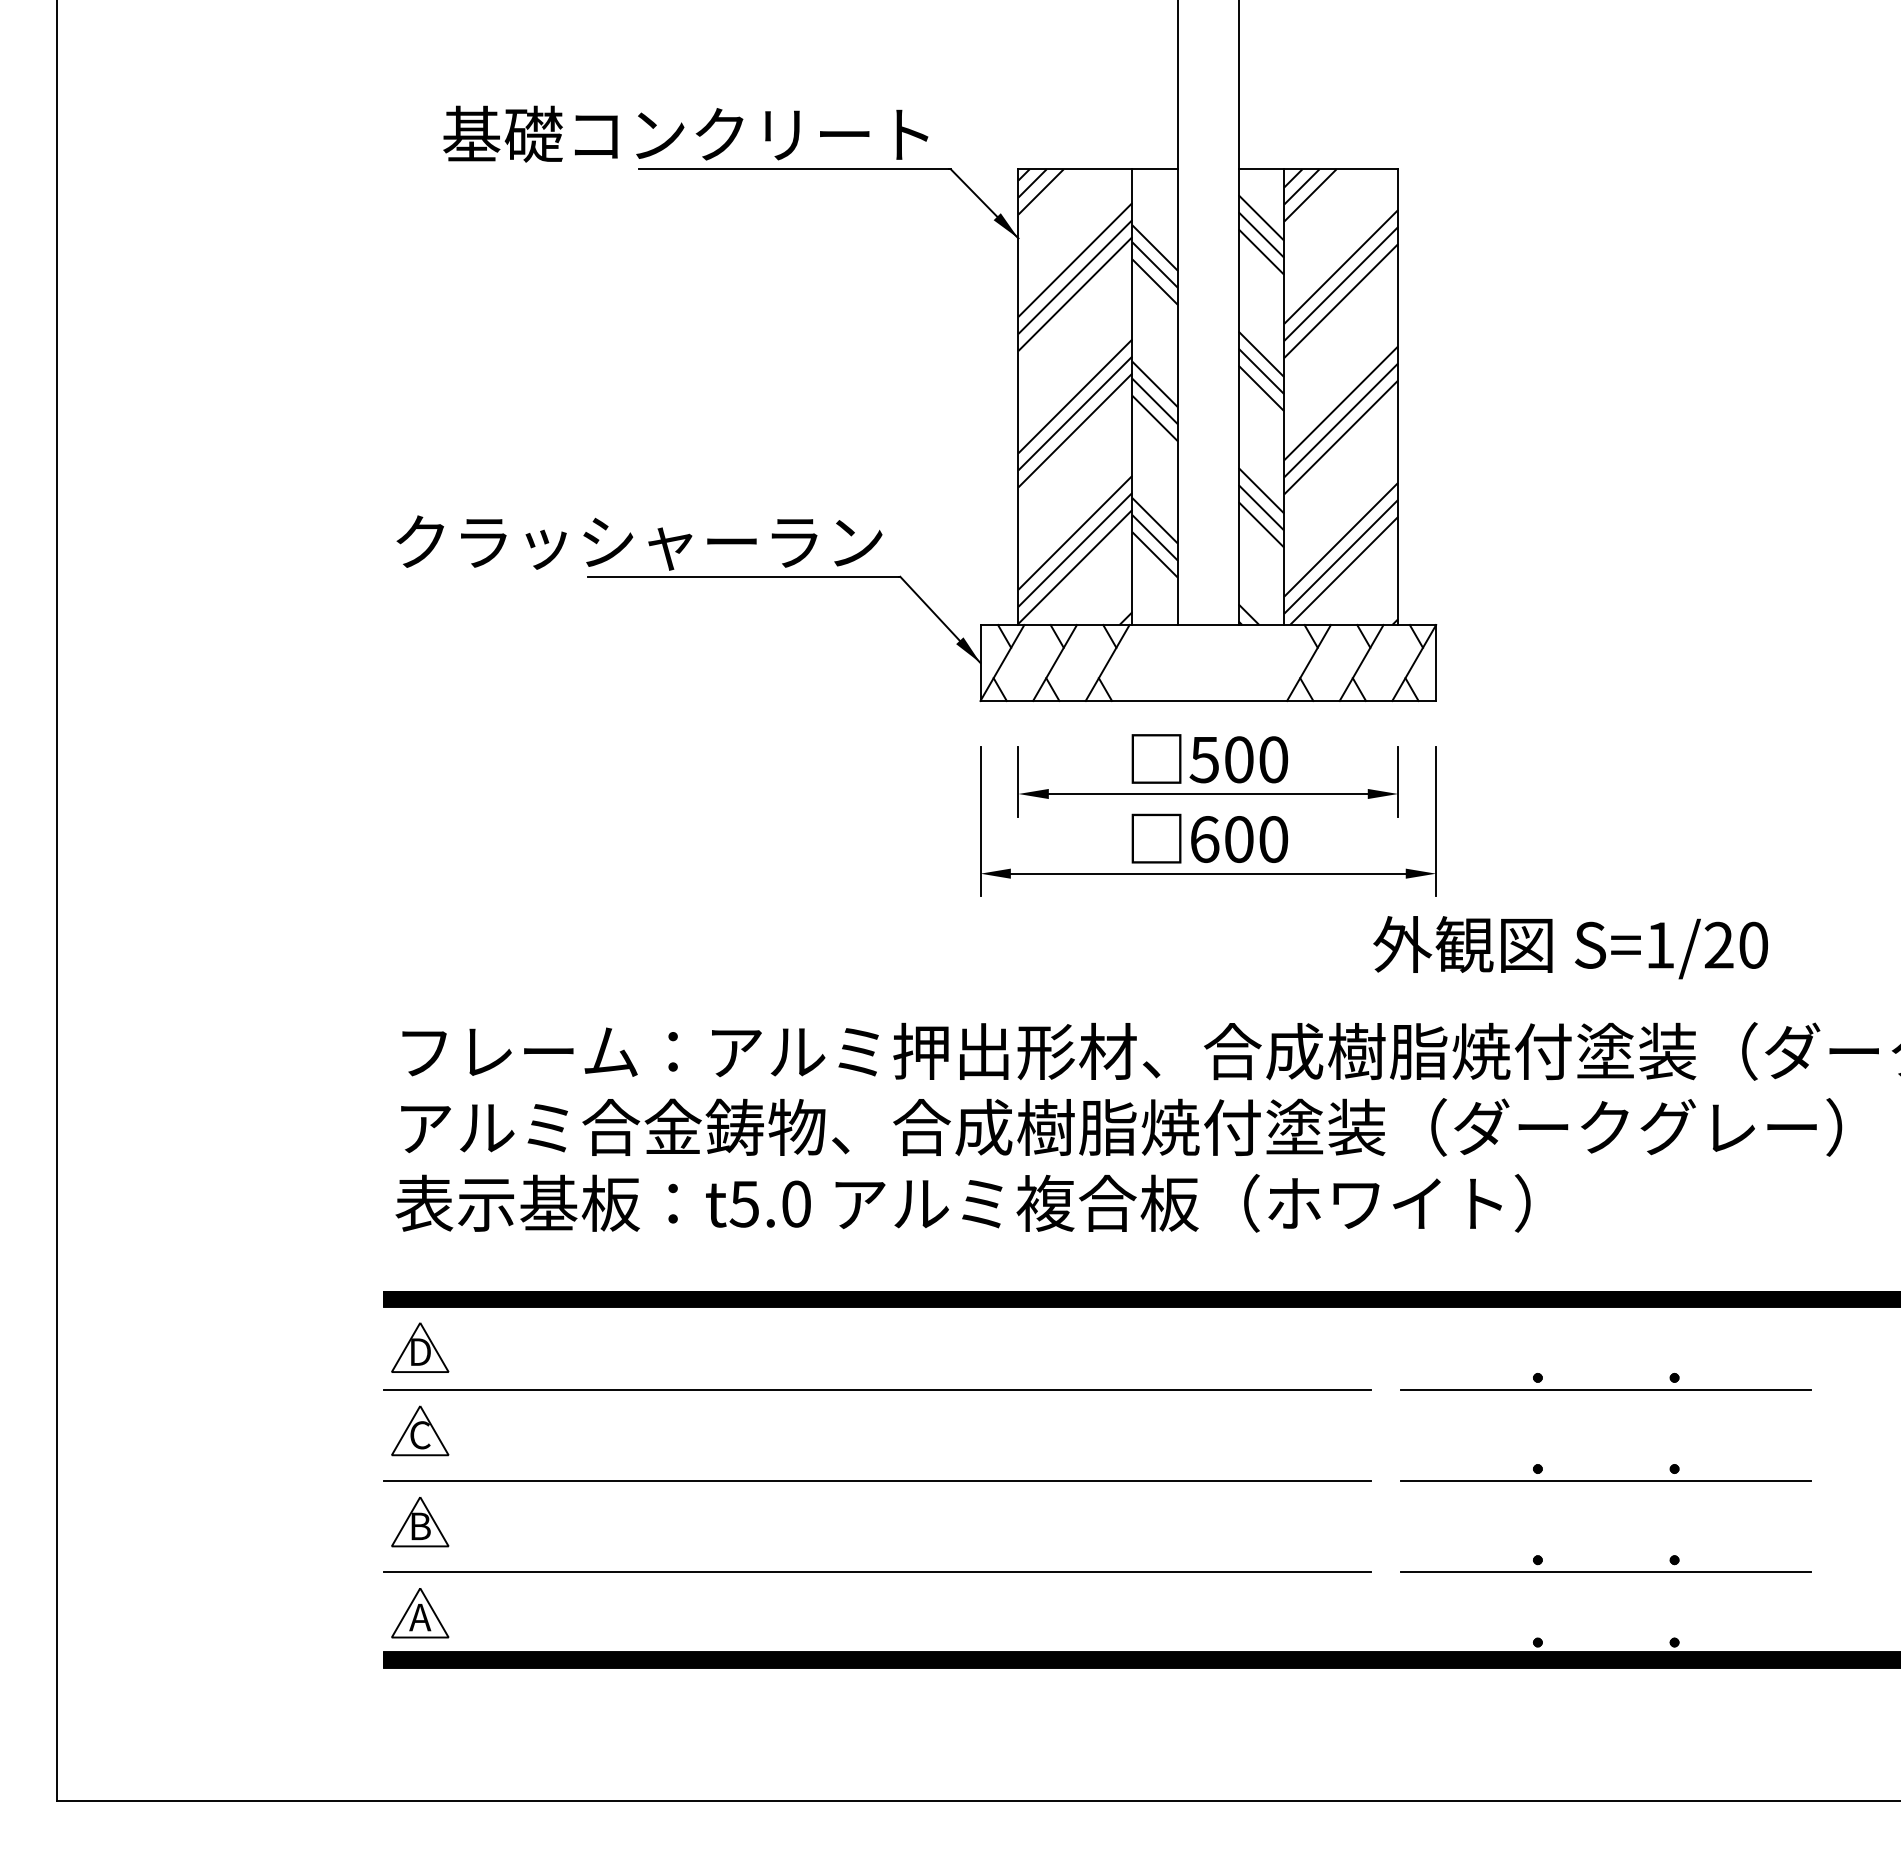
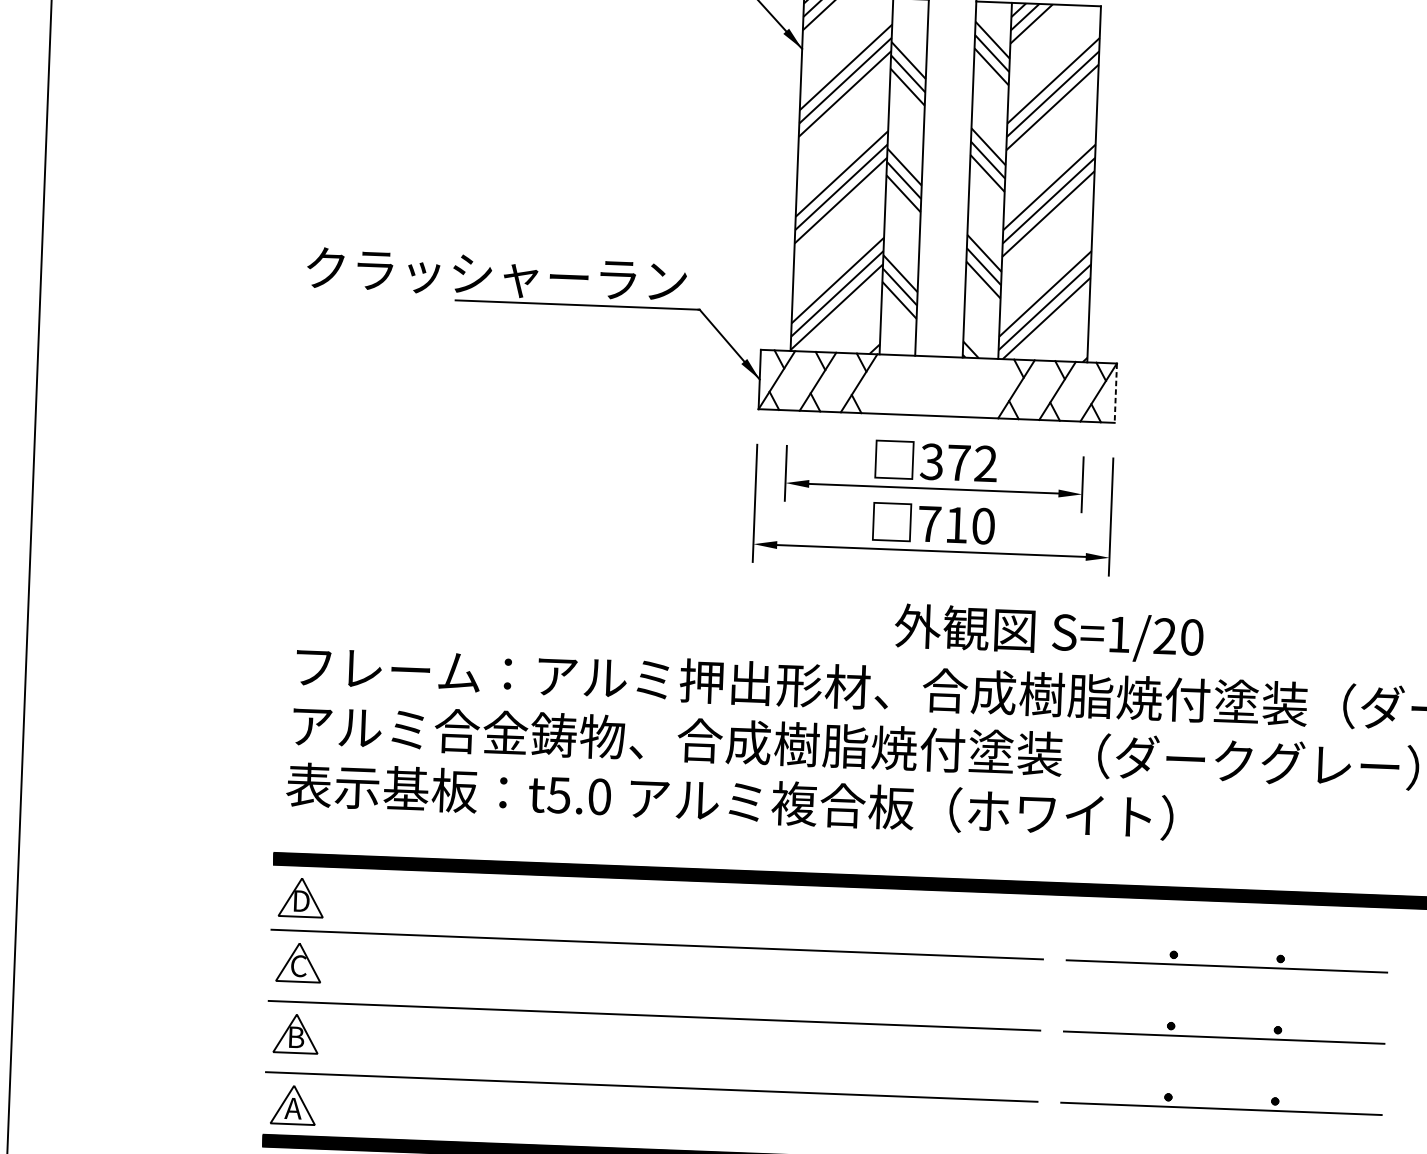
line: (1436, 663) -> (1116, 393), solid -> dashed
text: (1238, 759) -> (958, 462), 500 -> 372
text: (1221, 839) -> (942, 524), 600 -> 710
text: (1570, 947) -> (1048, 633), moved

